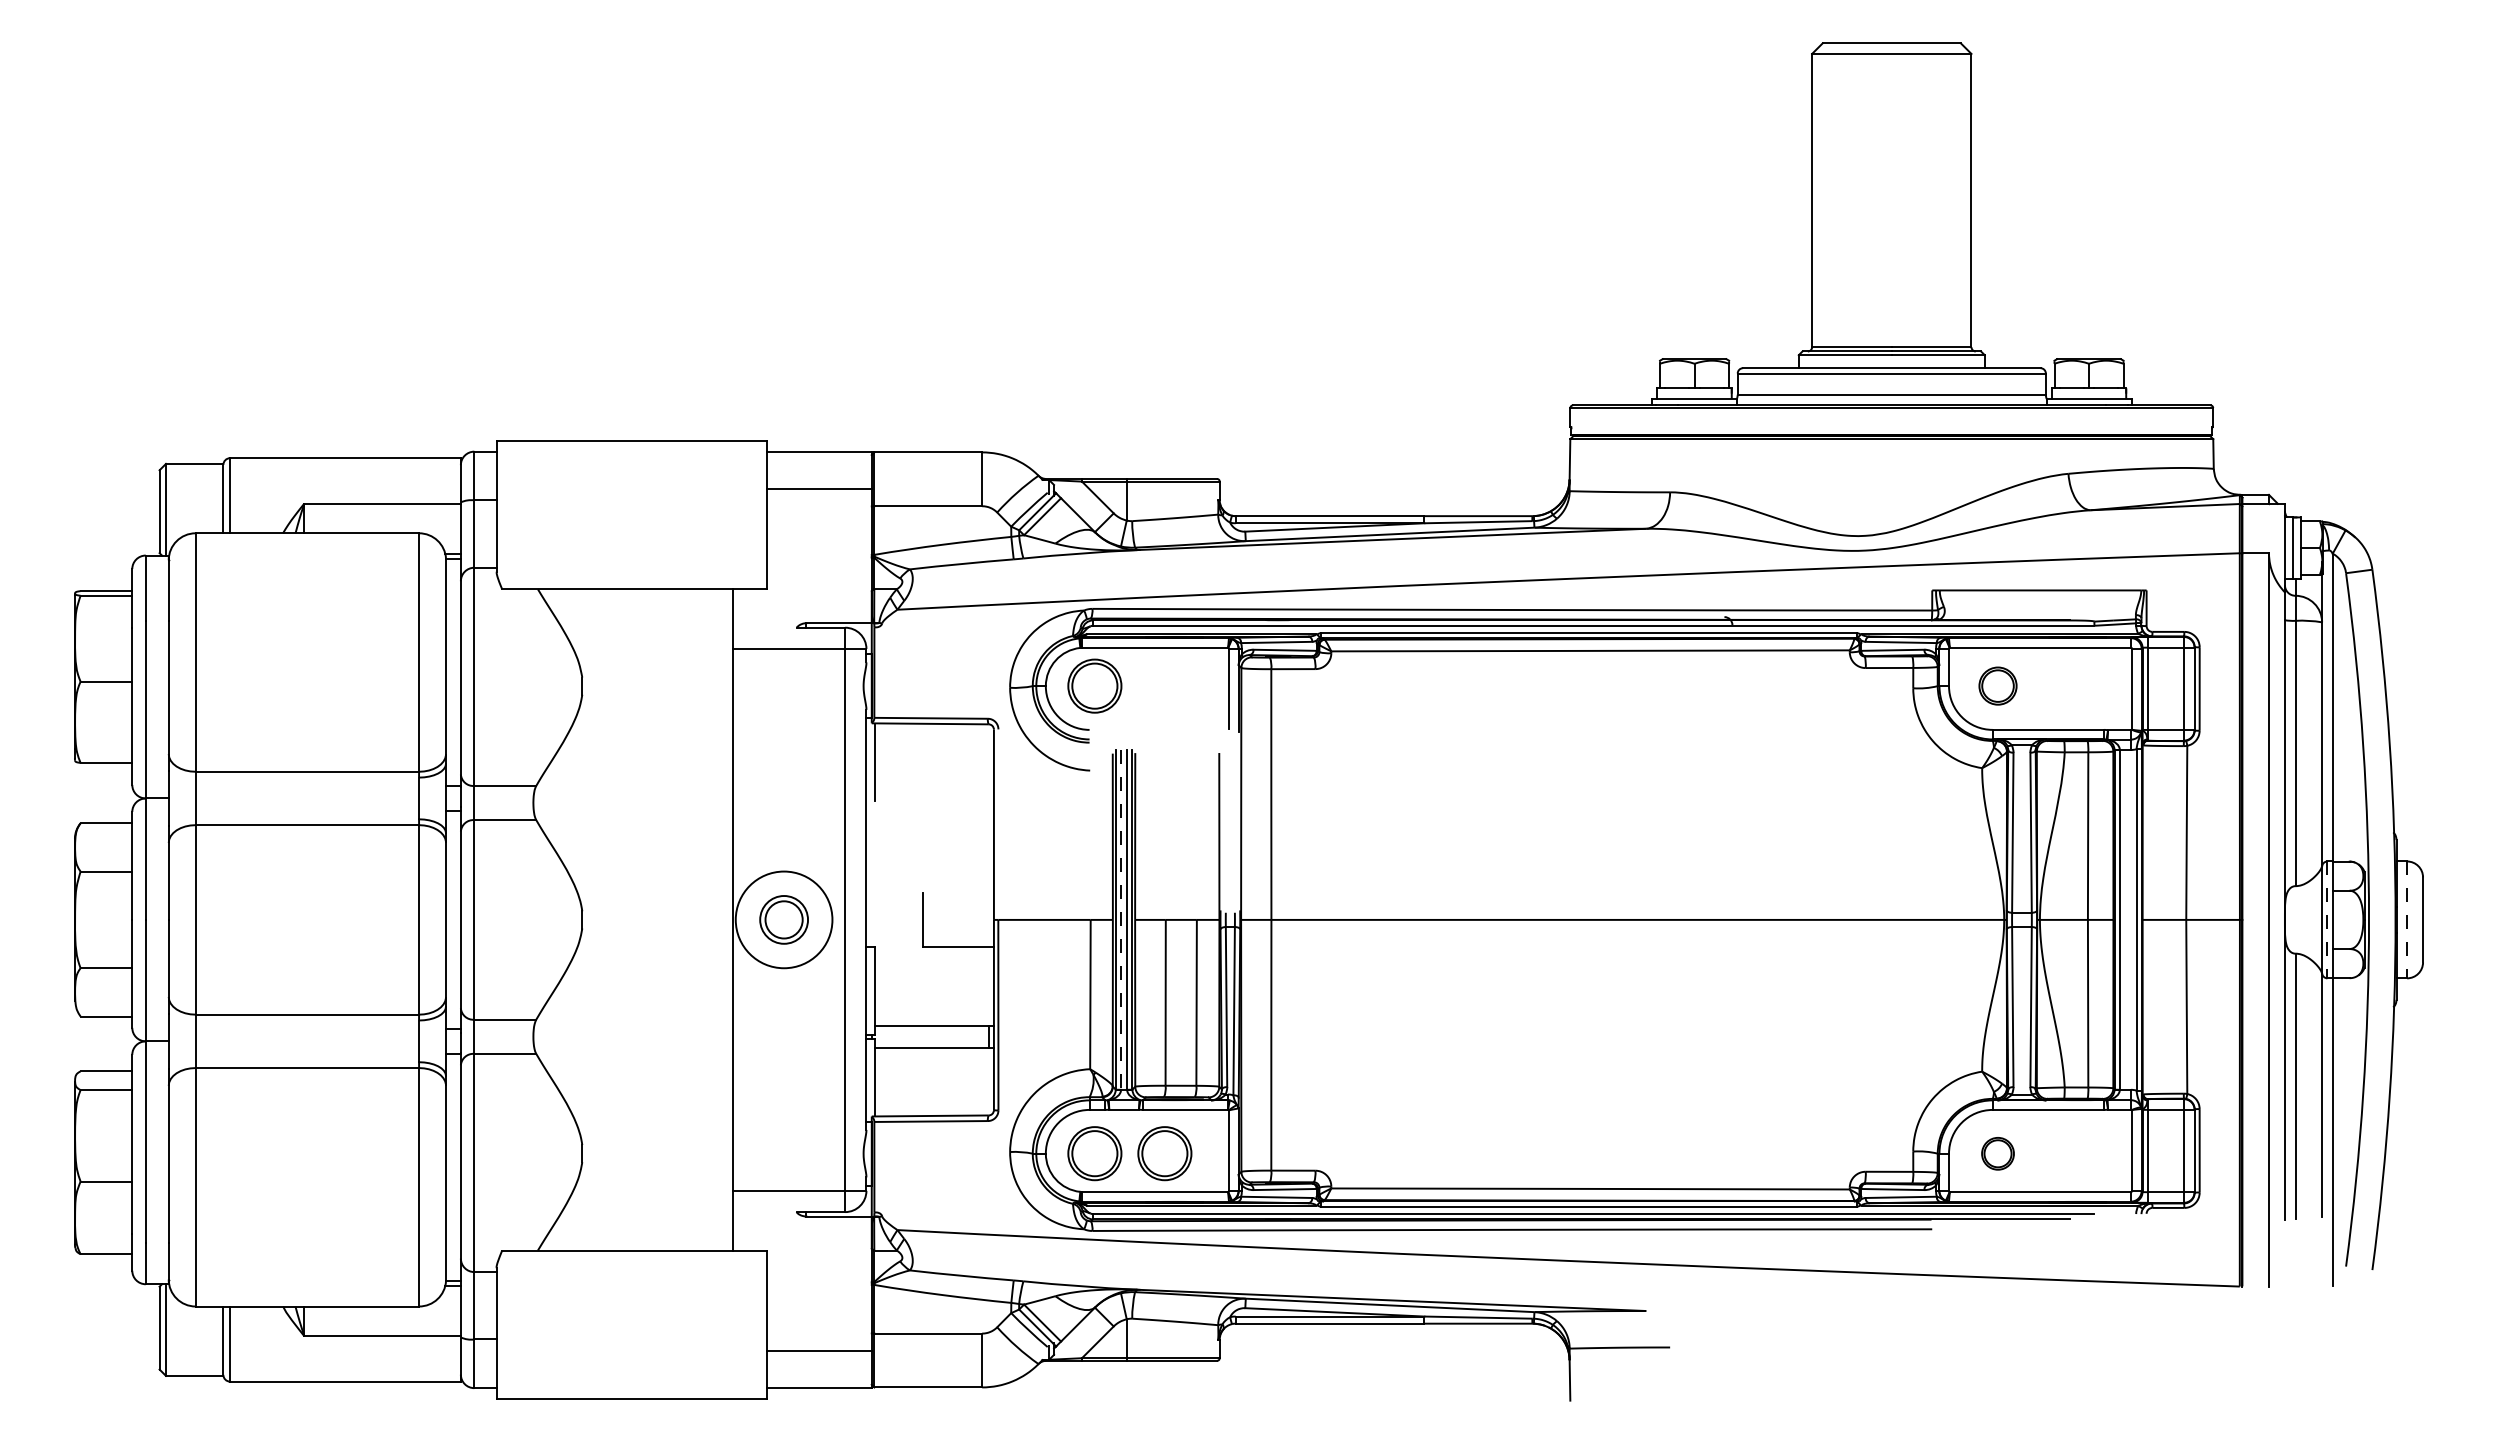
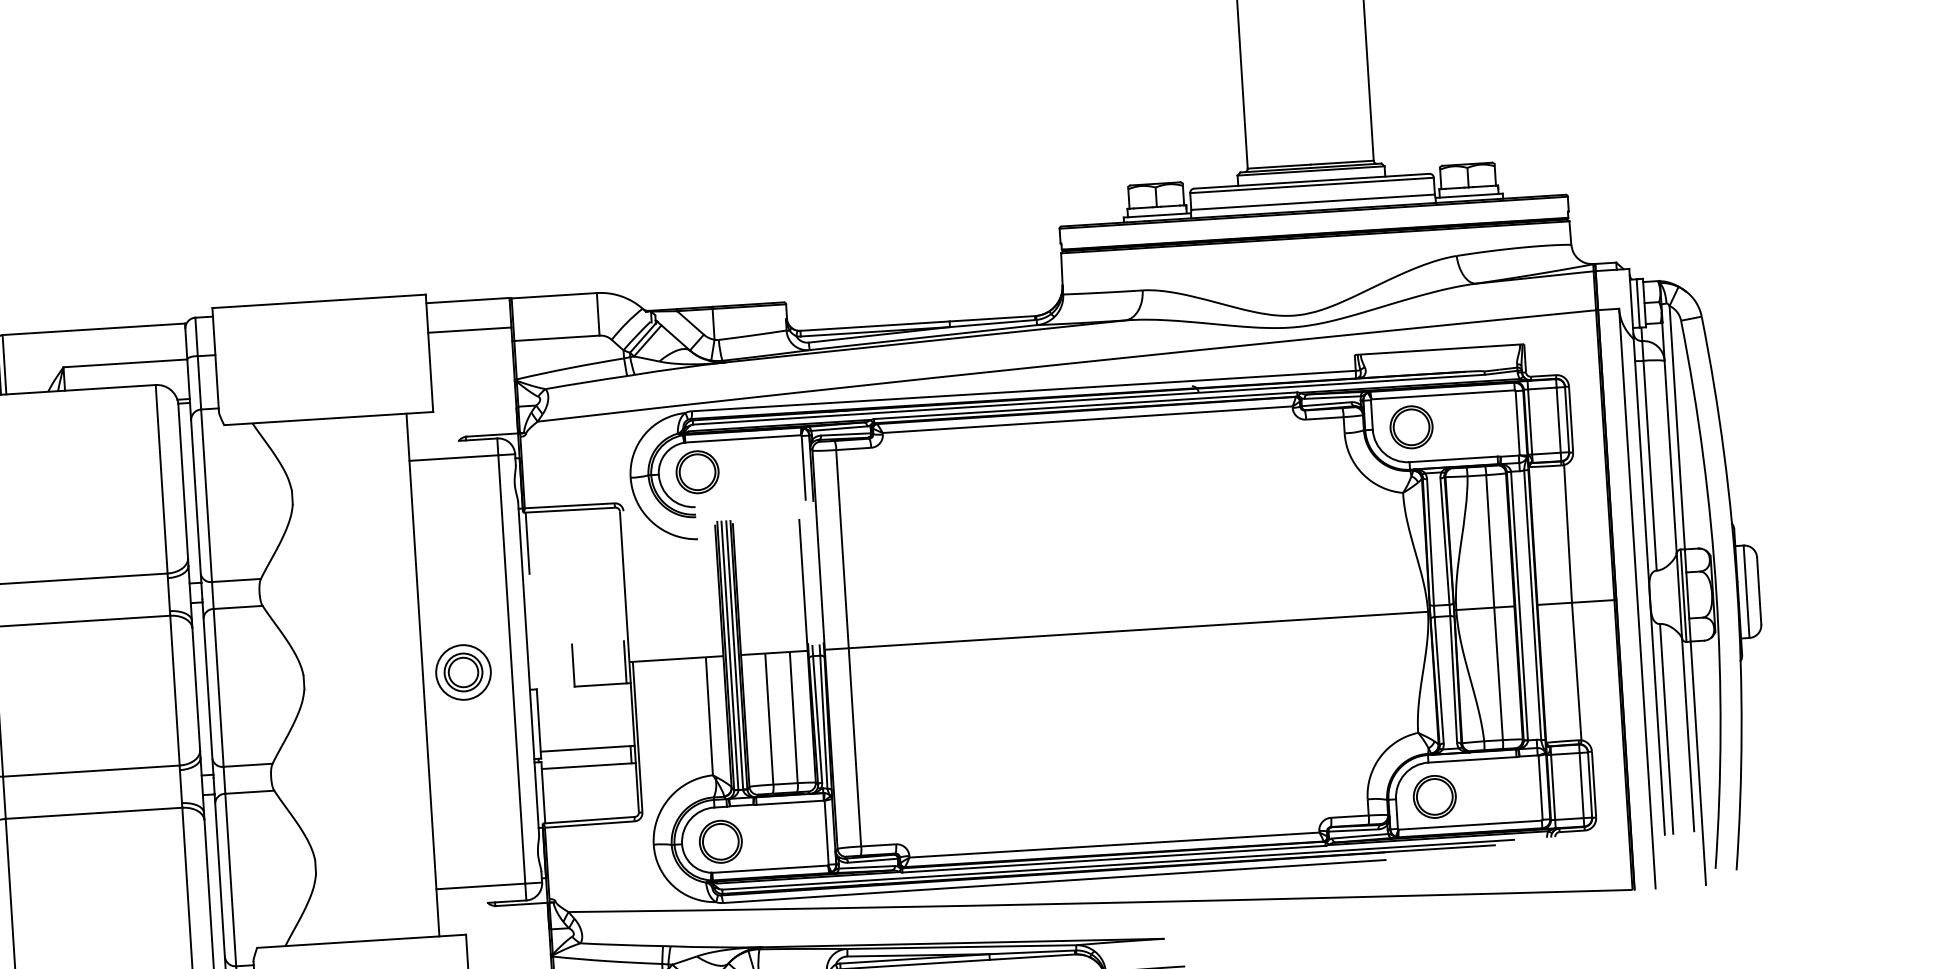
part: (1997, 685) -> (1411, 426), size x1.43
circle: (783, 919) -> (463, 672), size x0.71
line: (988, 919) -> (625, 662), added
line: (1121, 919) -> (730, 655), dashed -> solid
line: (2327, 920) -> (1683, 596), dashed -> solid
line: (2407, 920) -> (1746, 592), dashed -> solid
part: (1164, 1153) -> (775, 838), removed
part: (1997, 1153) -> (1434, 796), size x1.67

